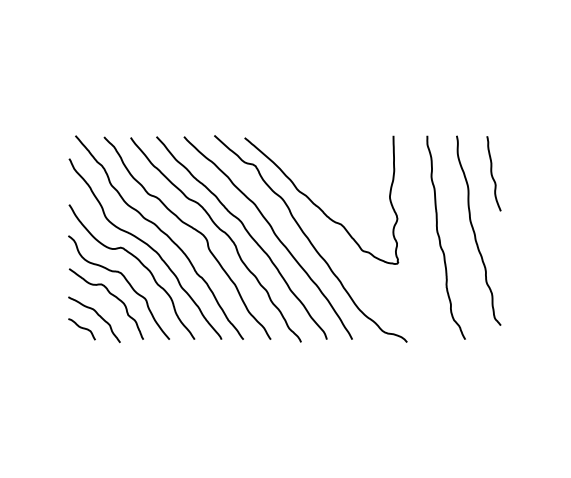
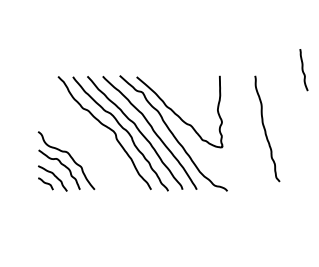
curve: (493, 174) -> (303, 70), moved
part: (156, 237) -> (87, 132), removed
curve: (441, 237) -> (246, 132), removed

